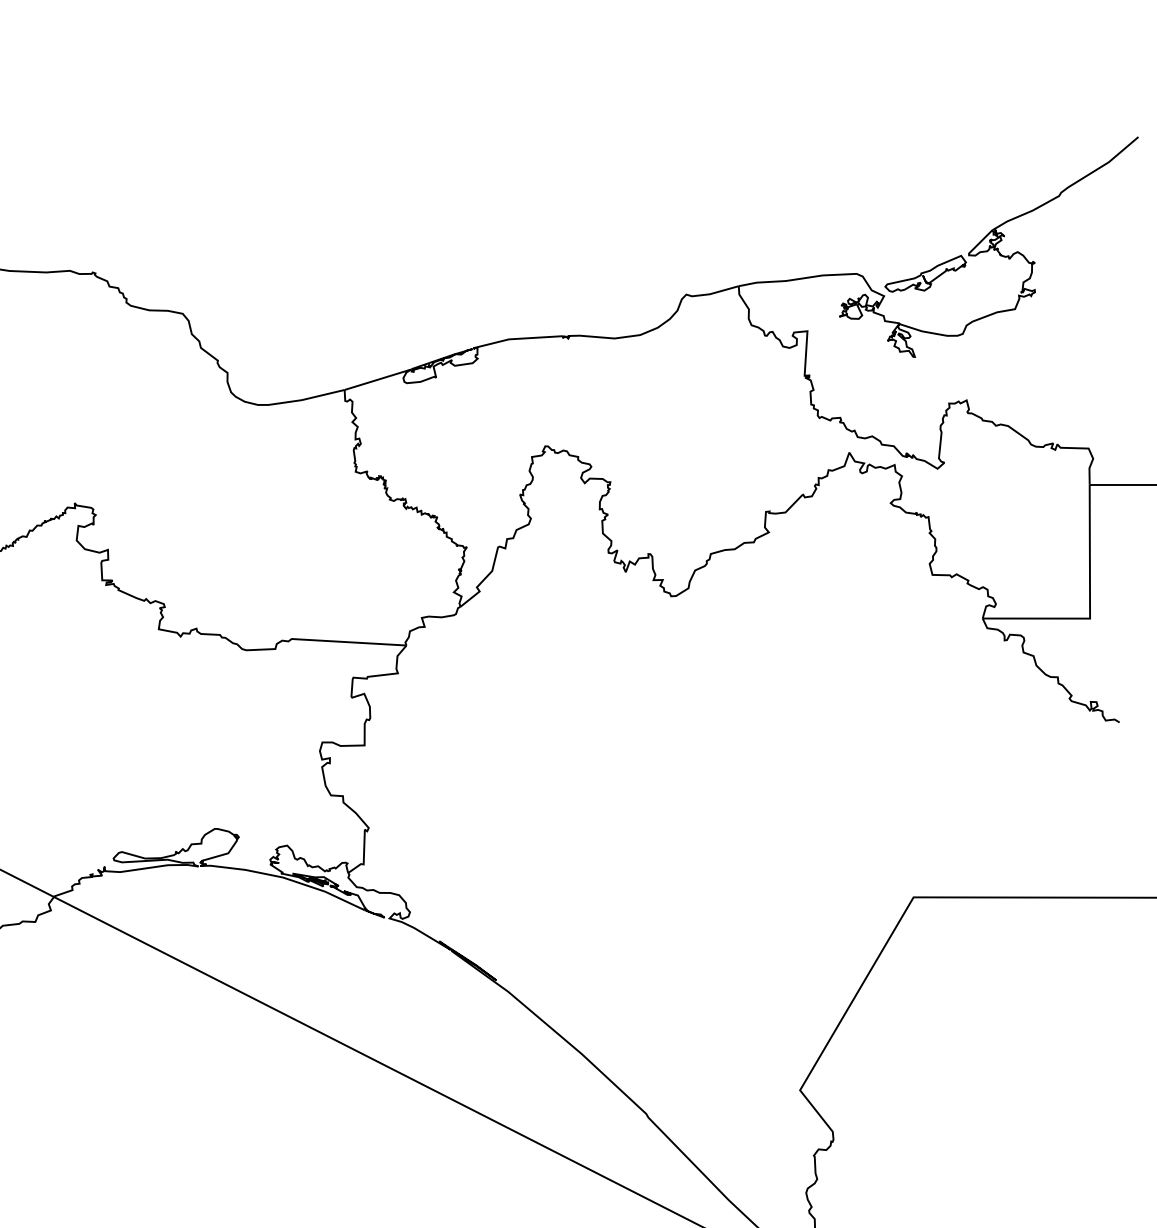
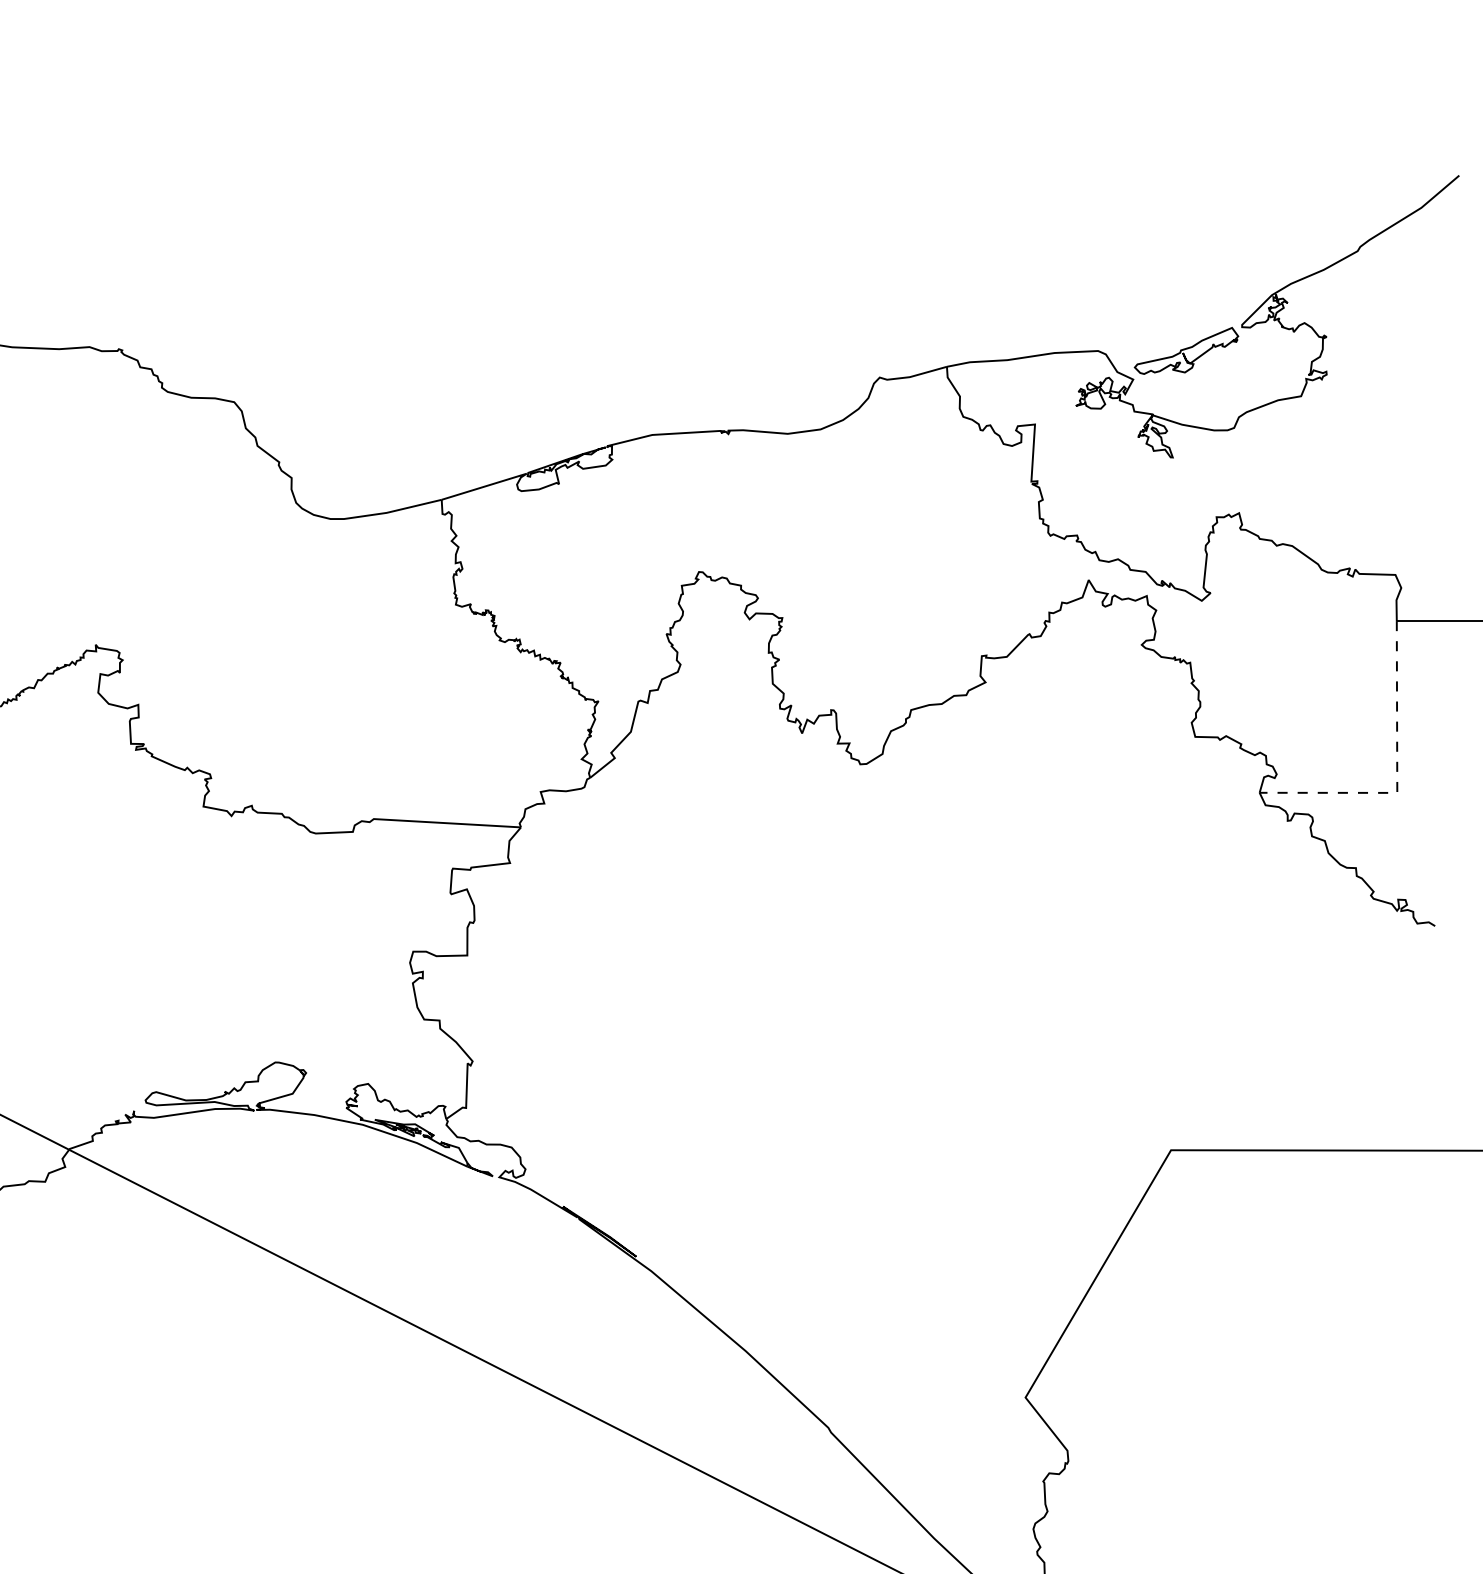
line: (1090, 605) -> (1397, 776), solid -> dashed

